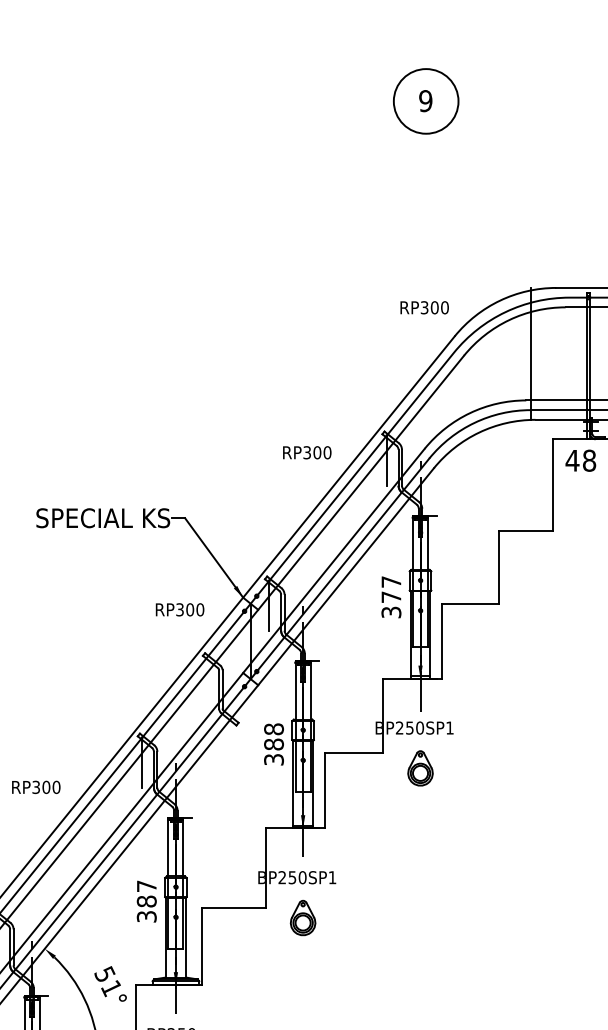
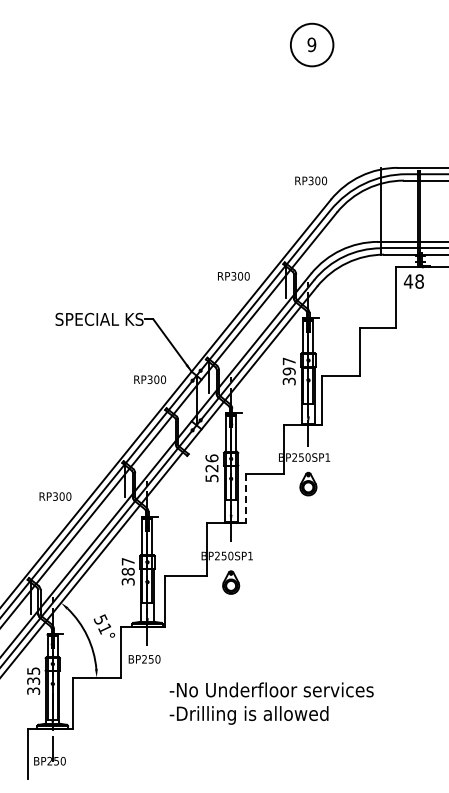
text: (390, 597) -> (288, 371), 377 -> 397
text: (273, 743) -> (211, 467), 388 -> 526
line: (324, 790) -> (245, 498), solid -> dashed

